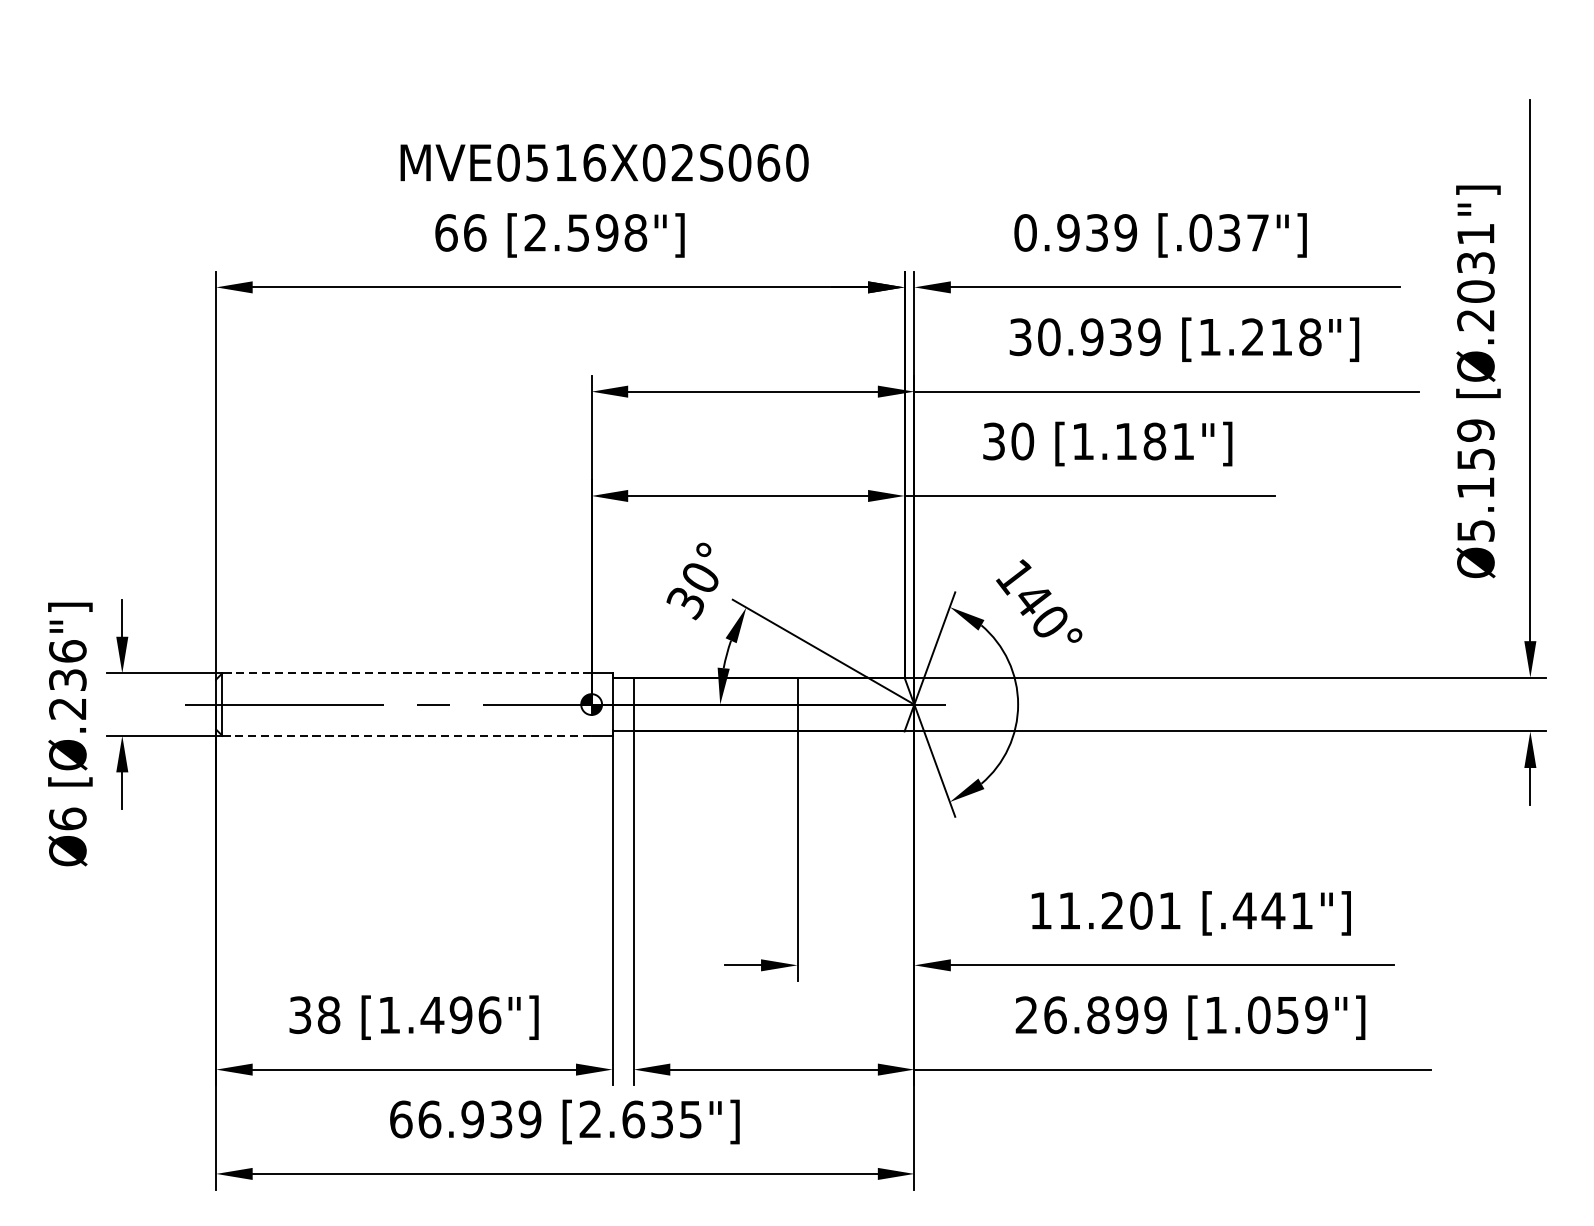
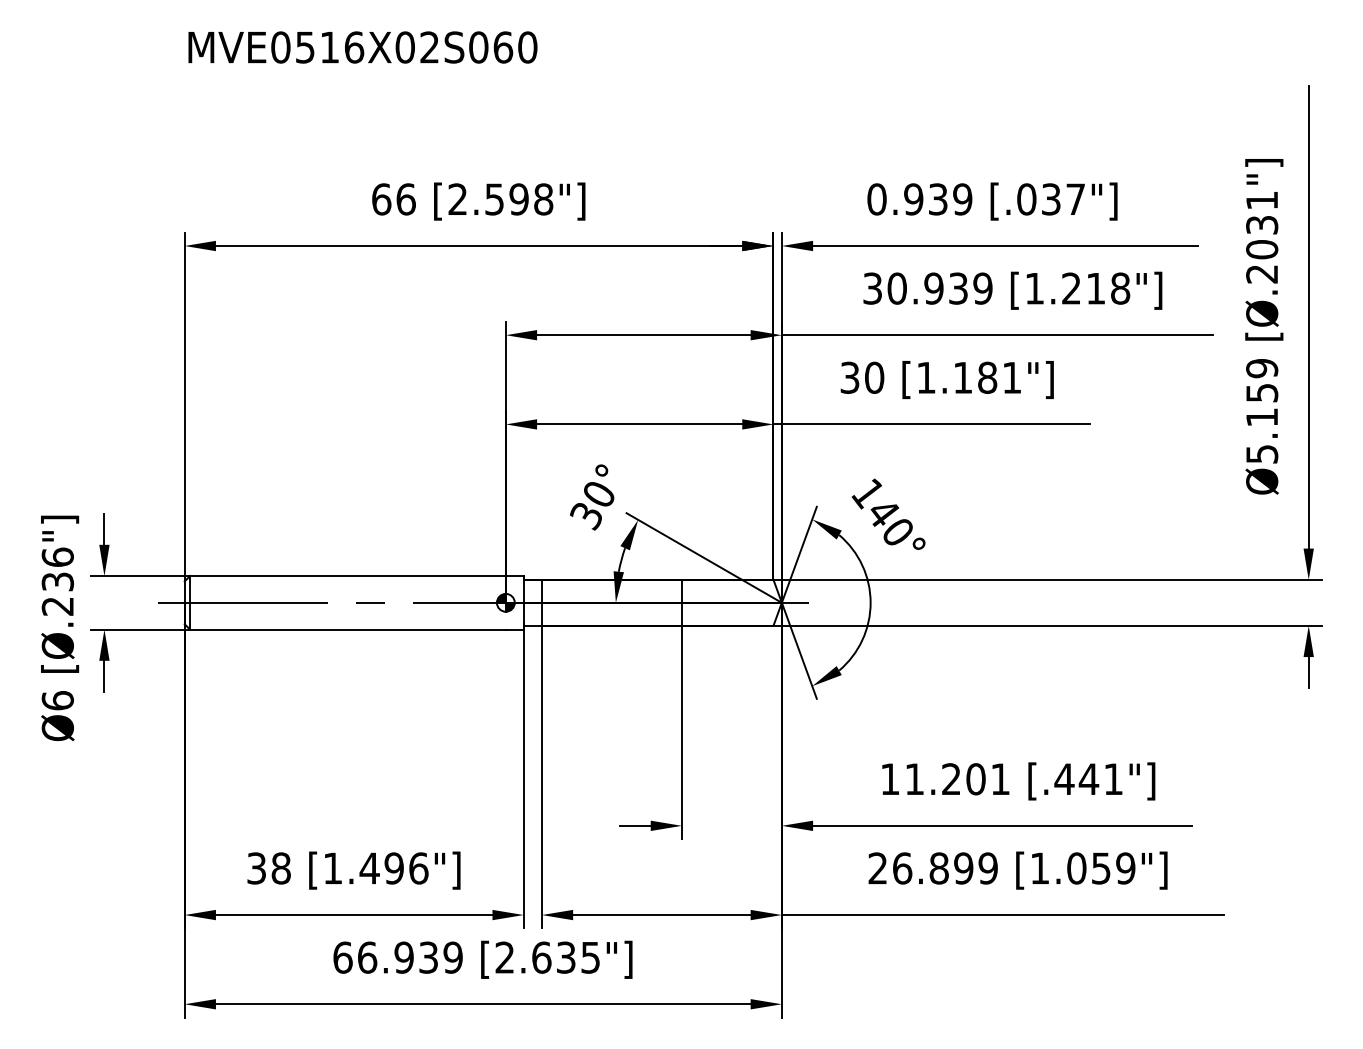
text: (604, 162) -> (362, 47), moved
line: (406, 673) -> (347, 576), dashed -> solid
line: (406, 735) -> (347, 629), dashed -> solid

